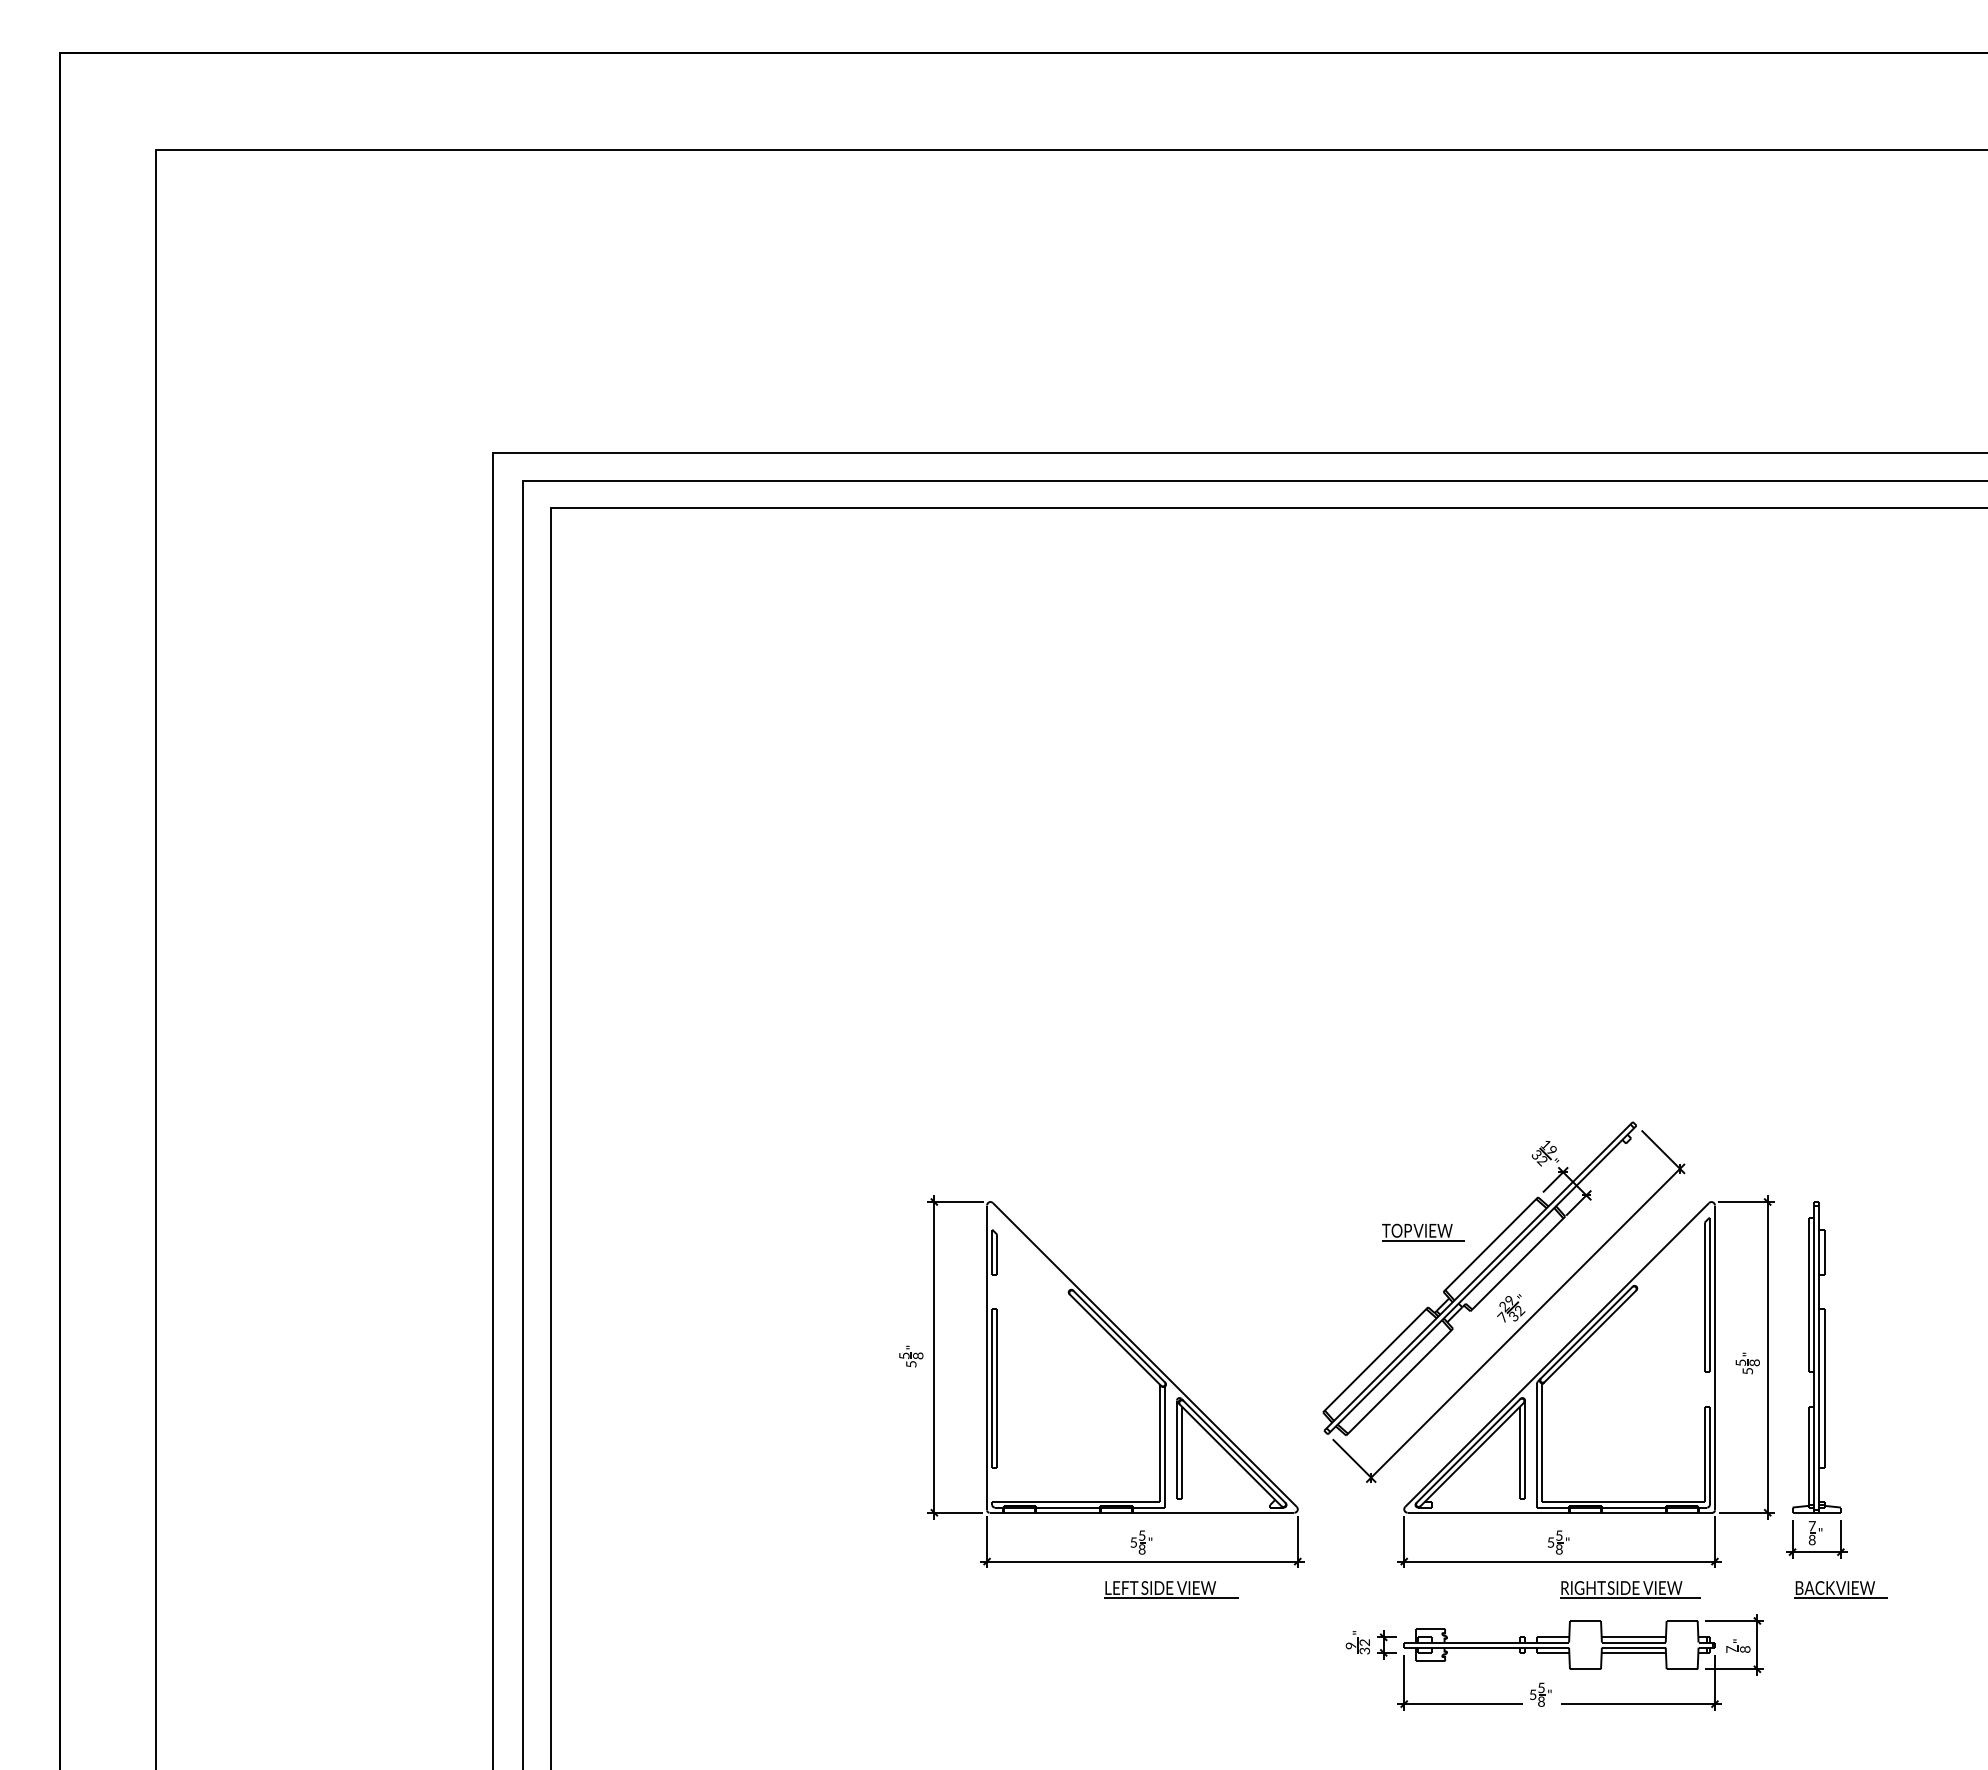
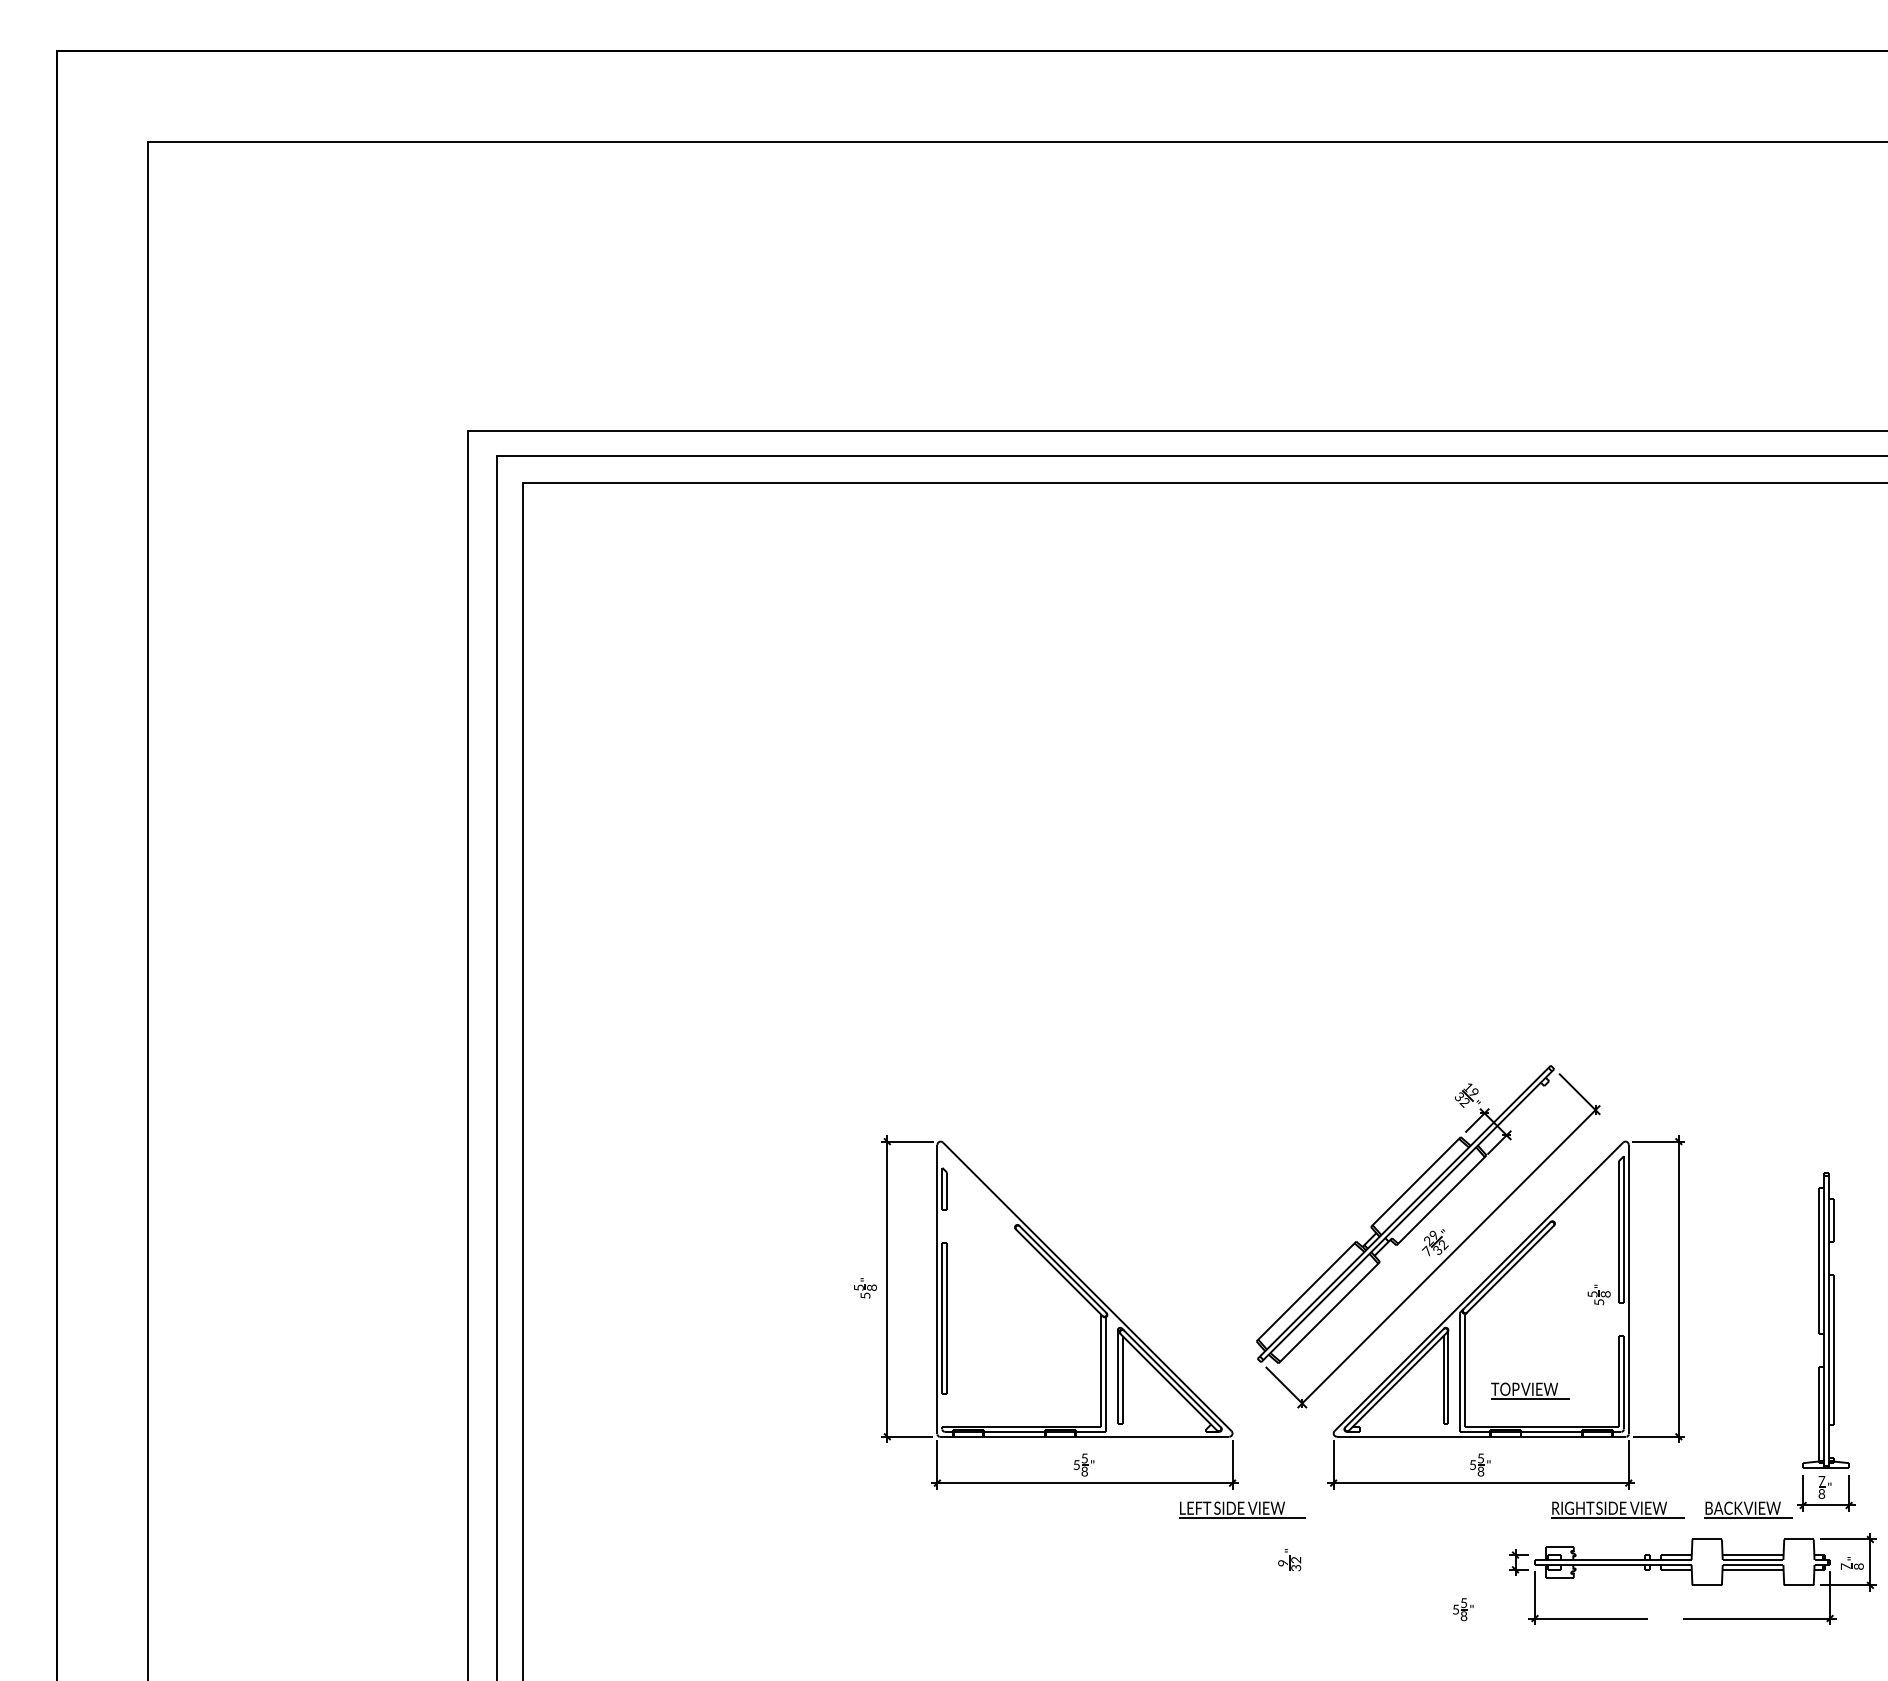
part: (1423, 1232) -> (1530, 1390), moved
part: (1747, 1363) -> (1598, 1294), moved
part: (1816, 1379) -> (1825, 1341), moved
part: (1171, 1589) -> (1242, 1509), moved
part: (1630, 1589) -> (1617, 1509), moved
part: (1570, 1662) -> (1692, 1578), moved

